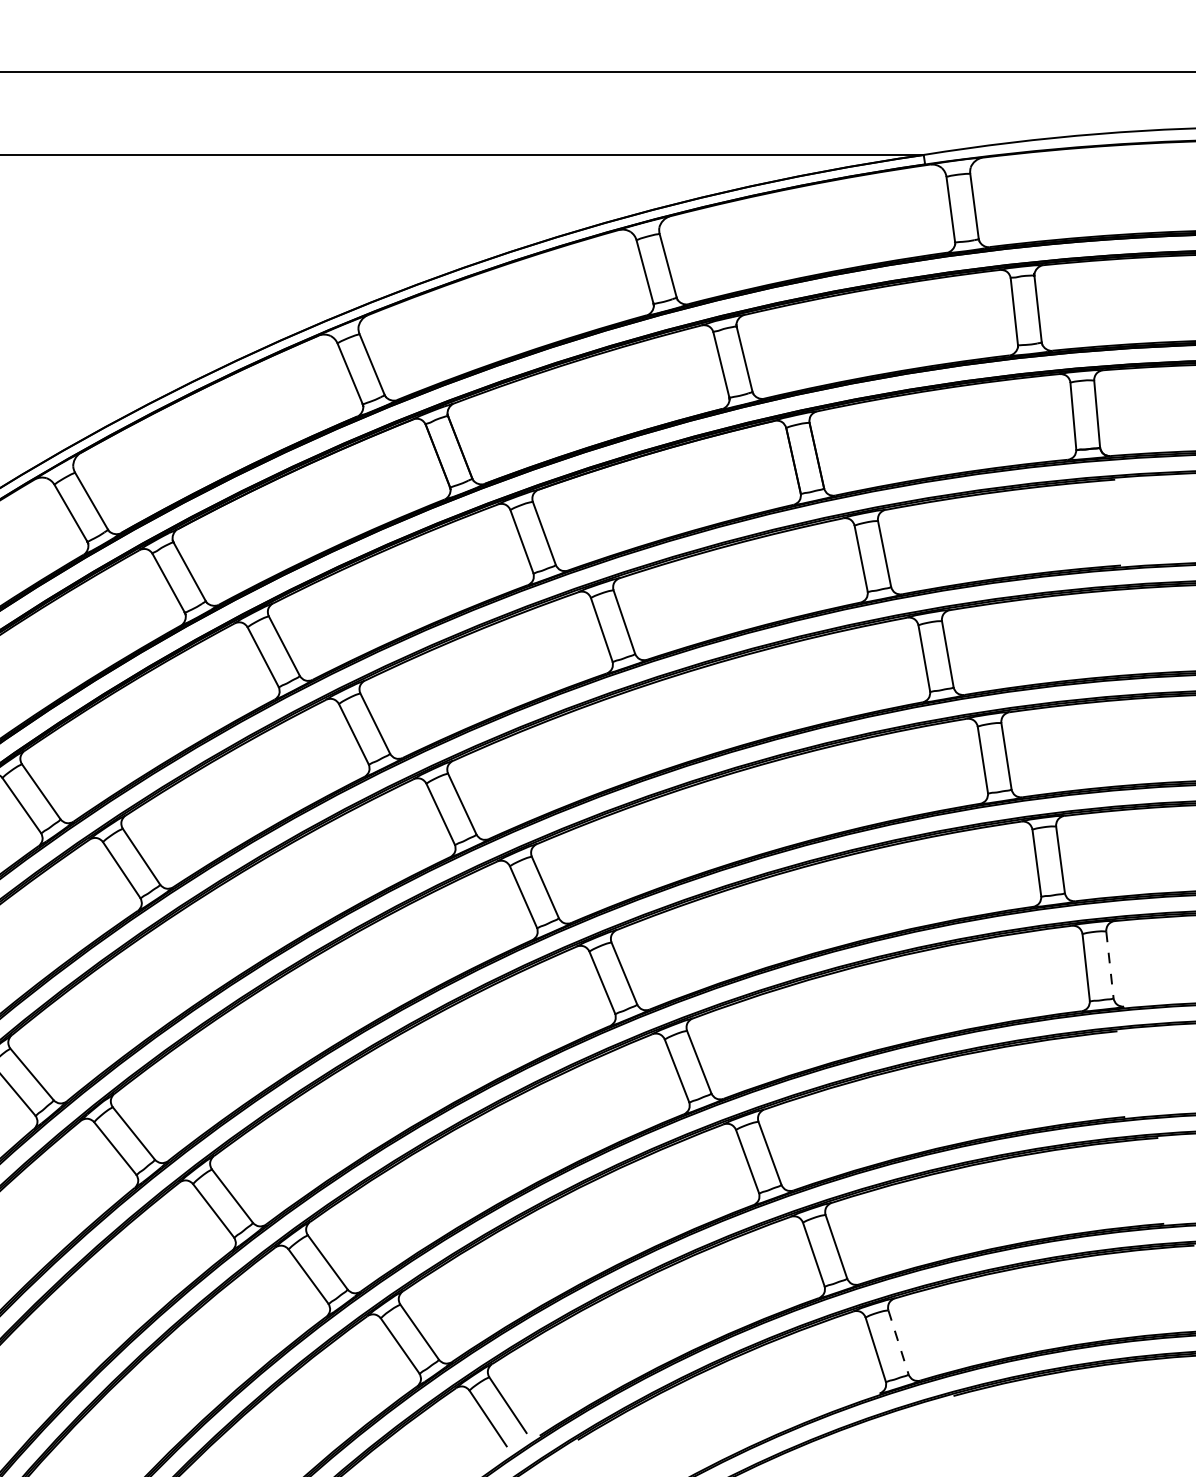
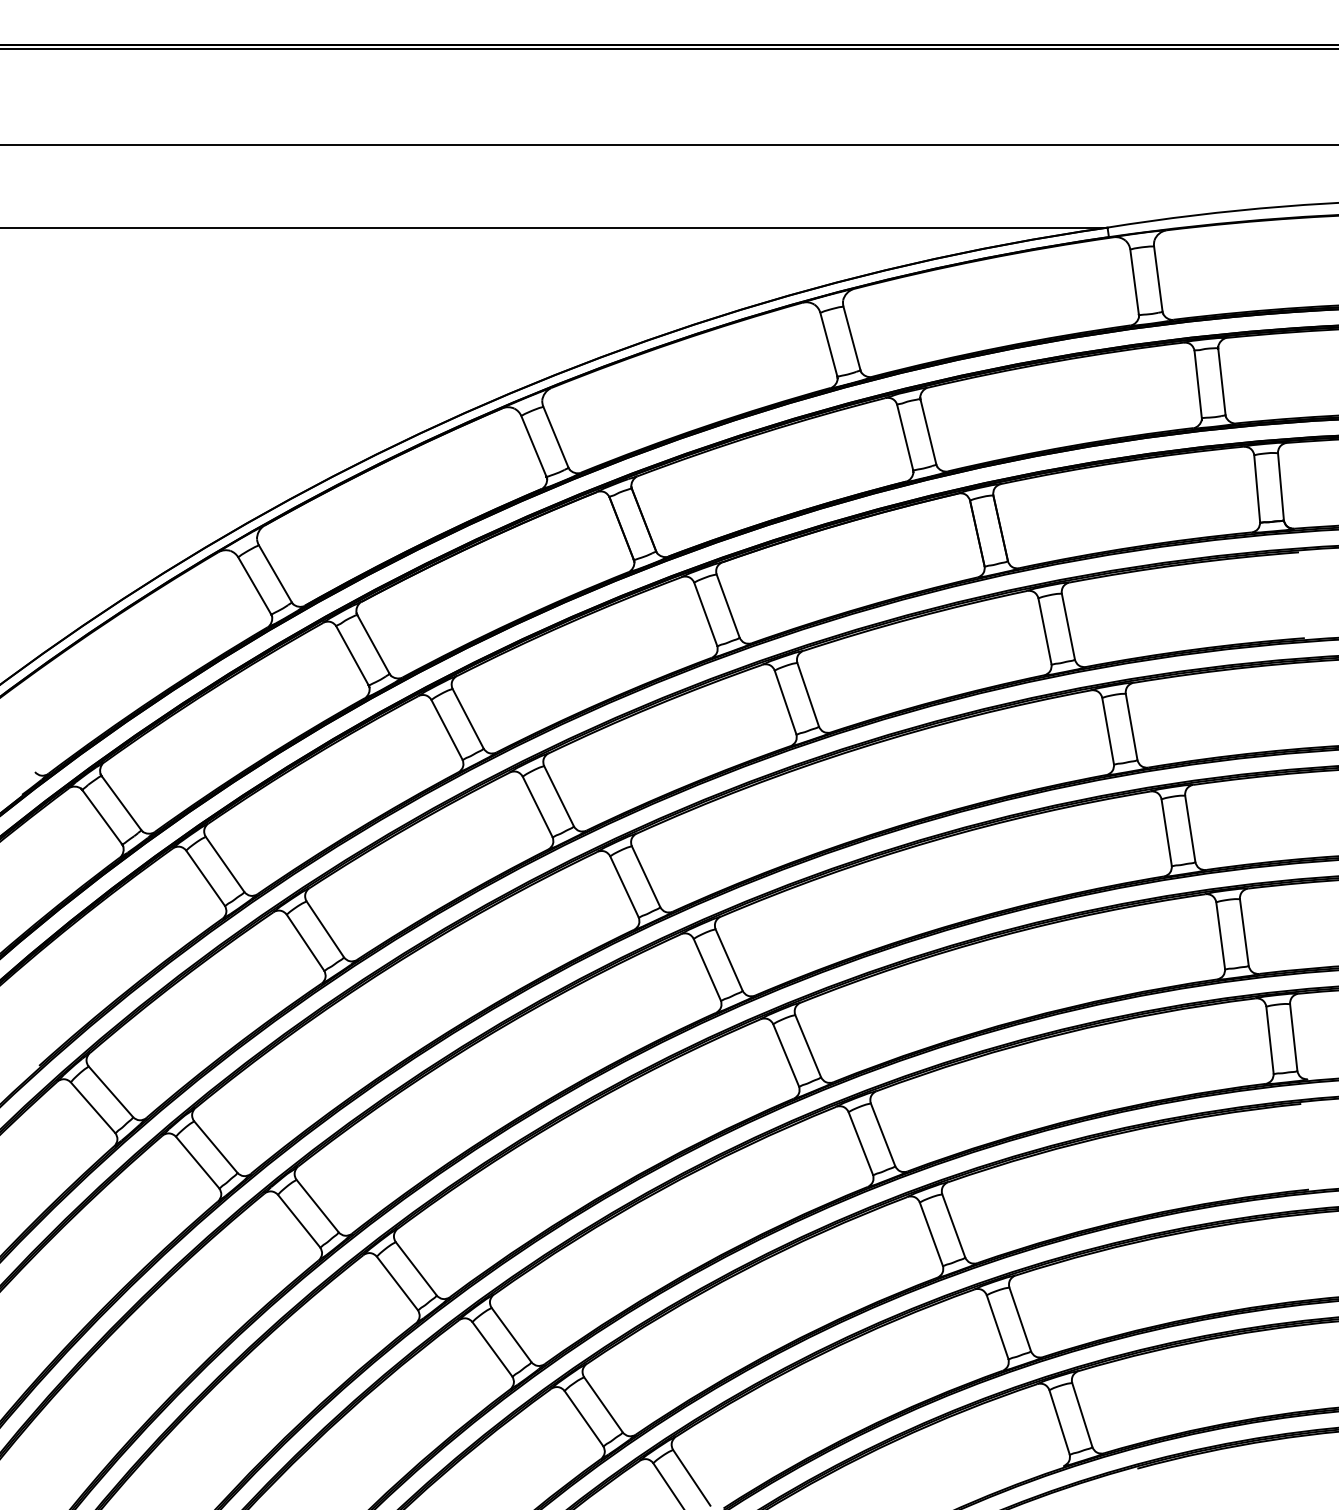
line: (1109, 965) -> (1293, 1038), dashed -> solid
line: (898, 1342) -> (1082, 1415), dashed -> solid

